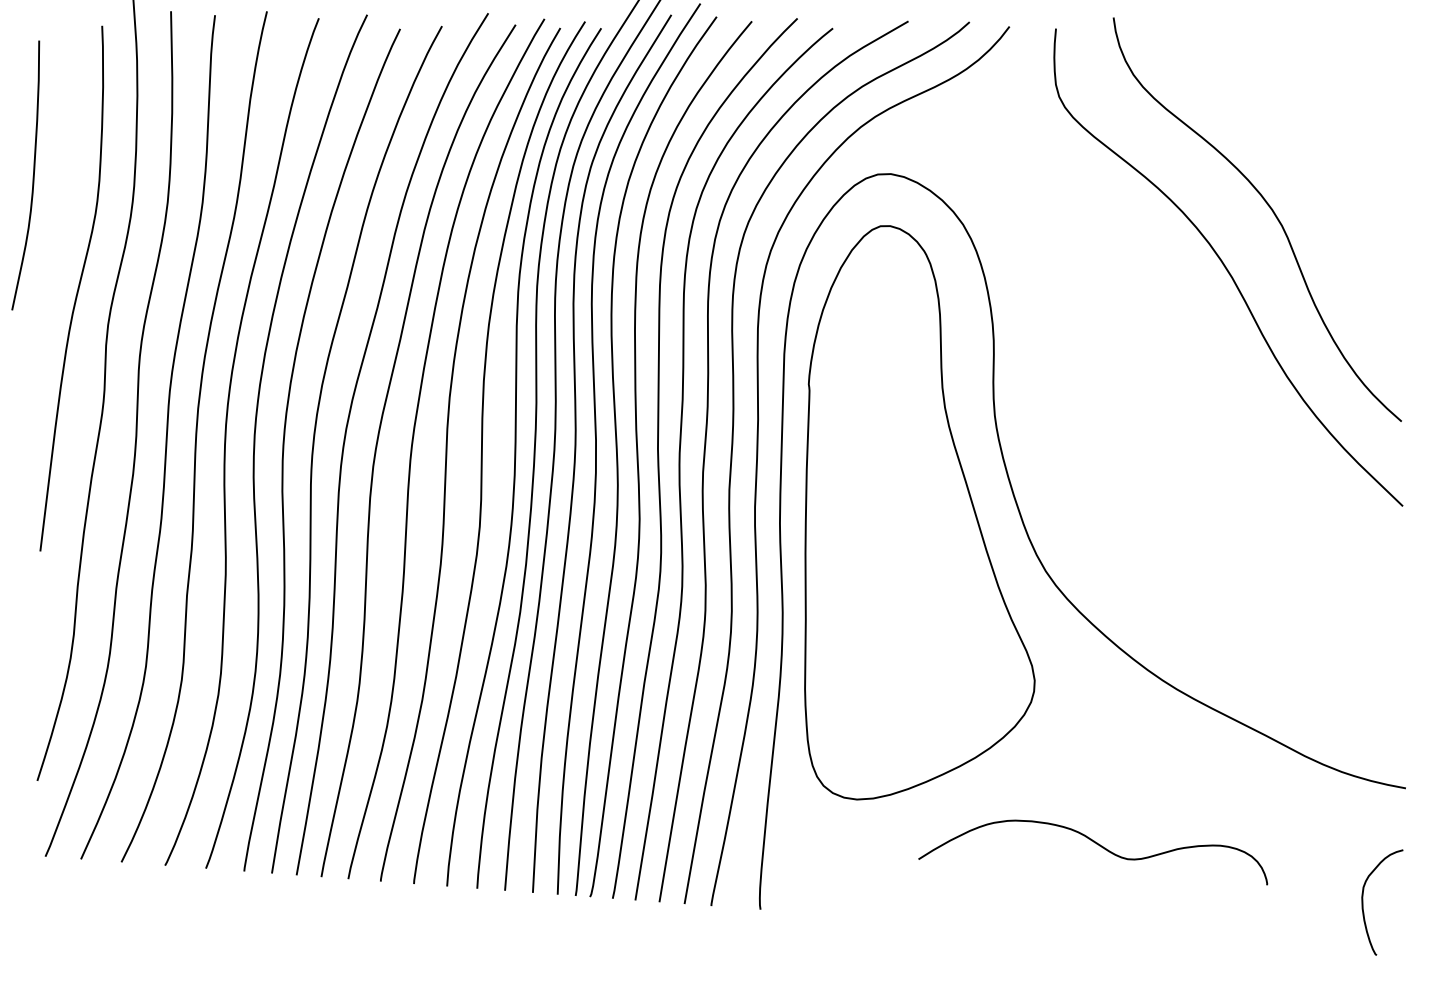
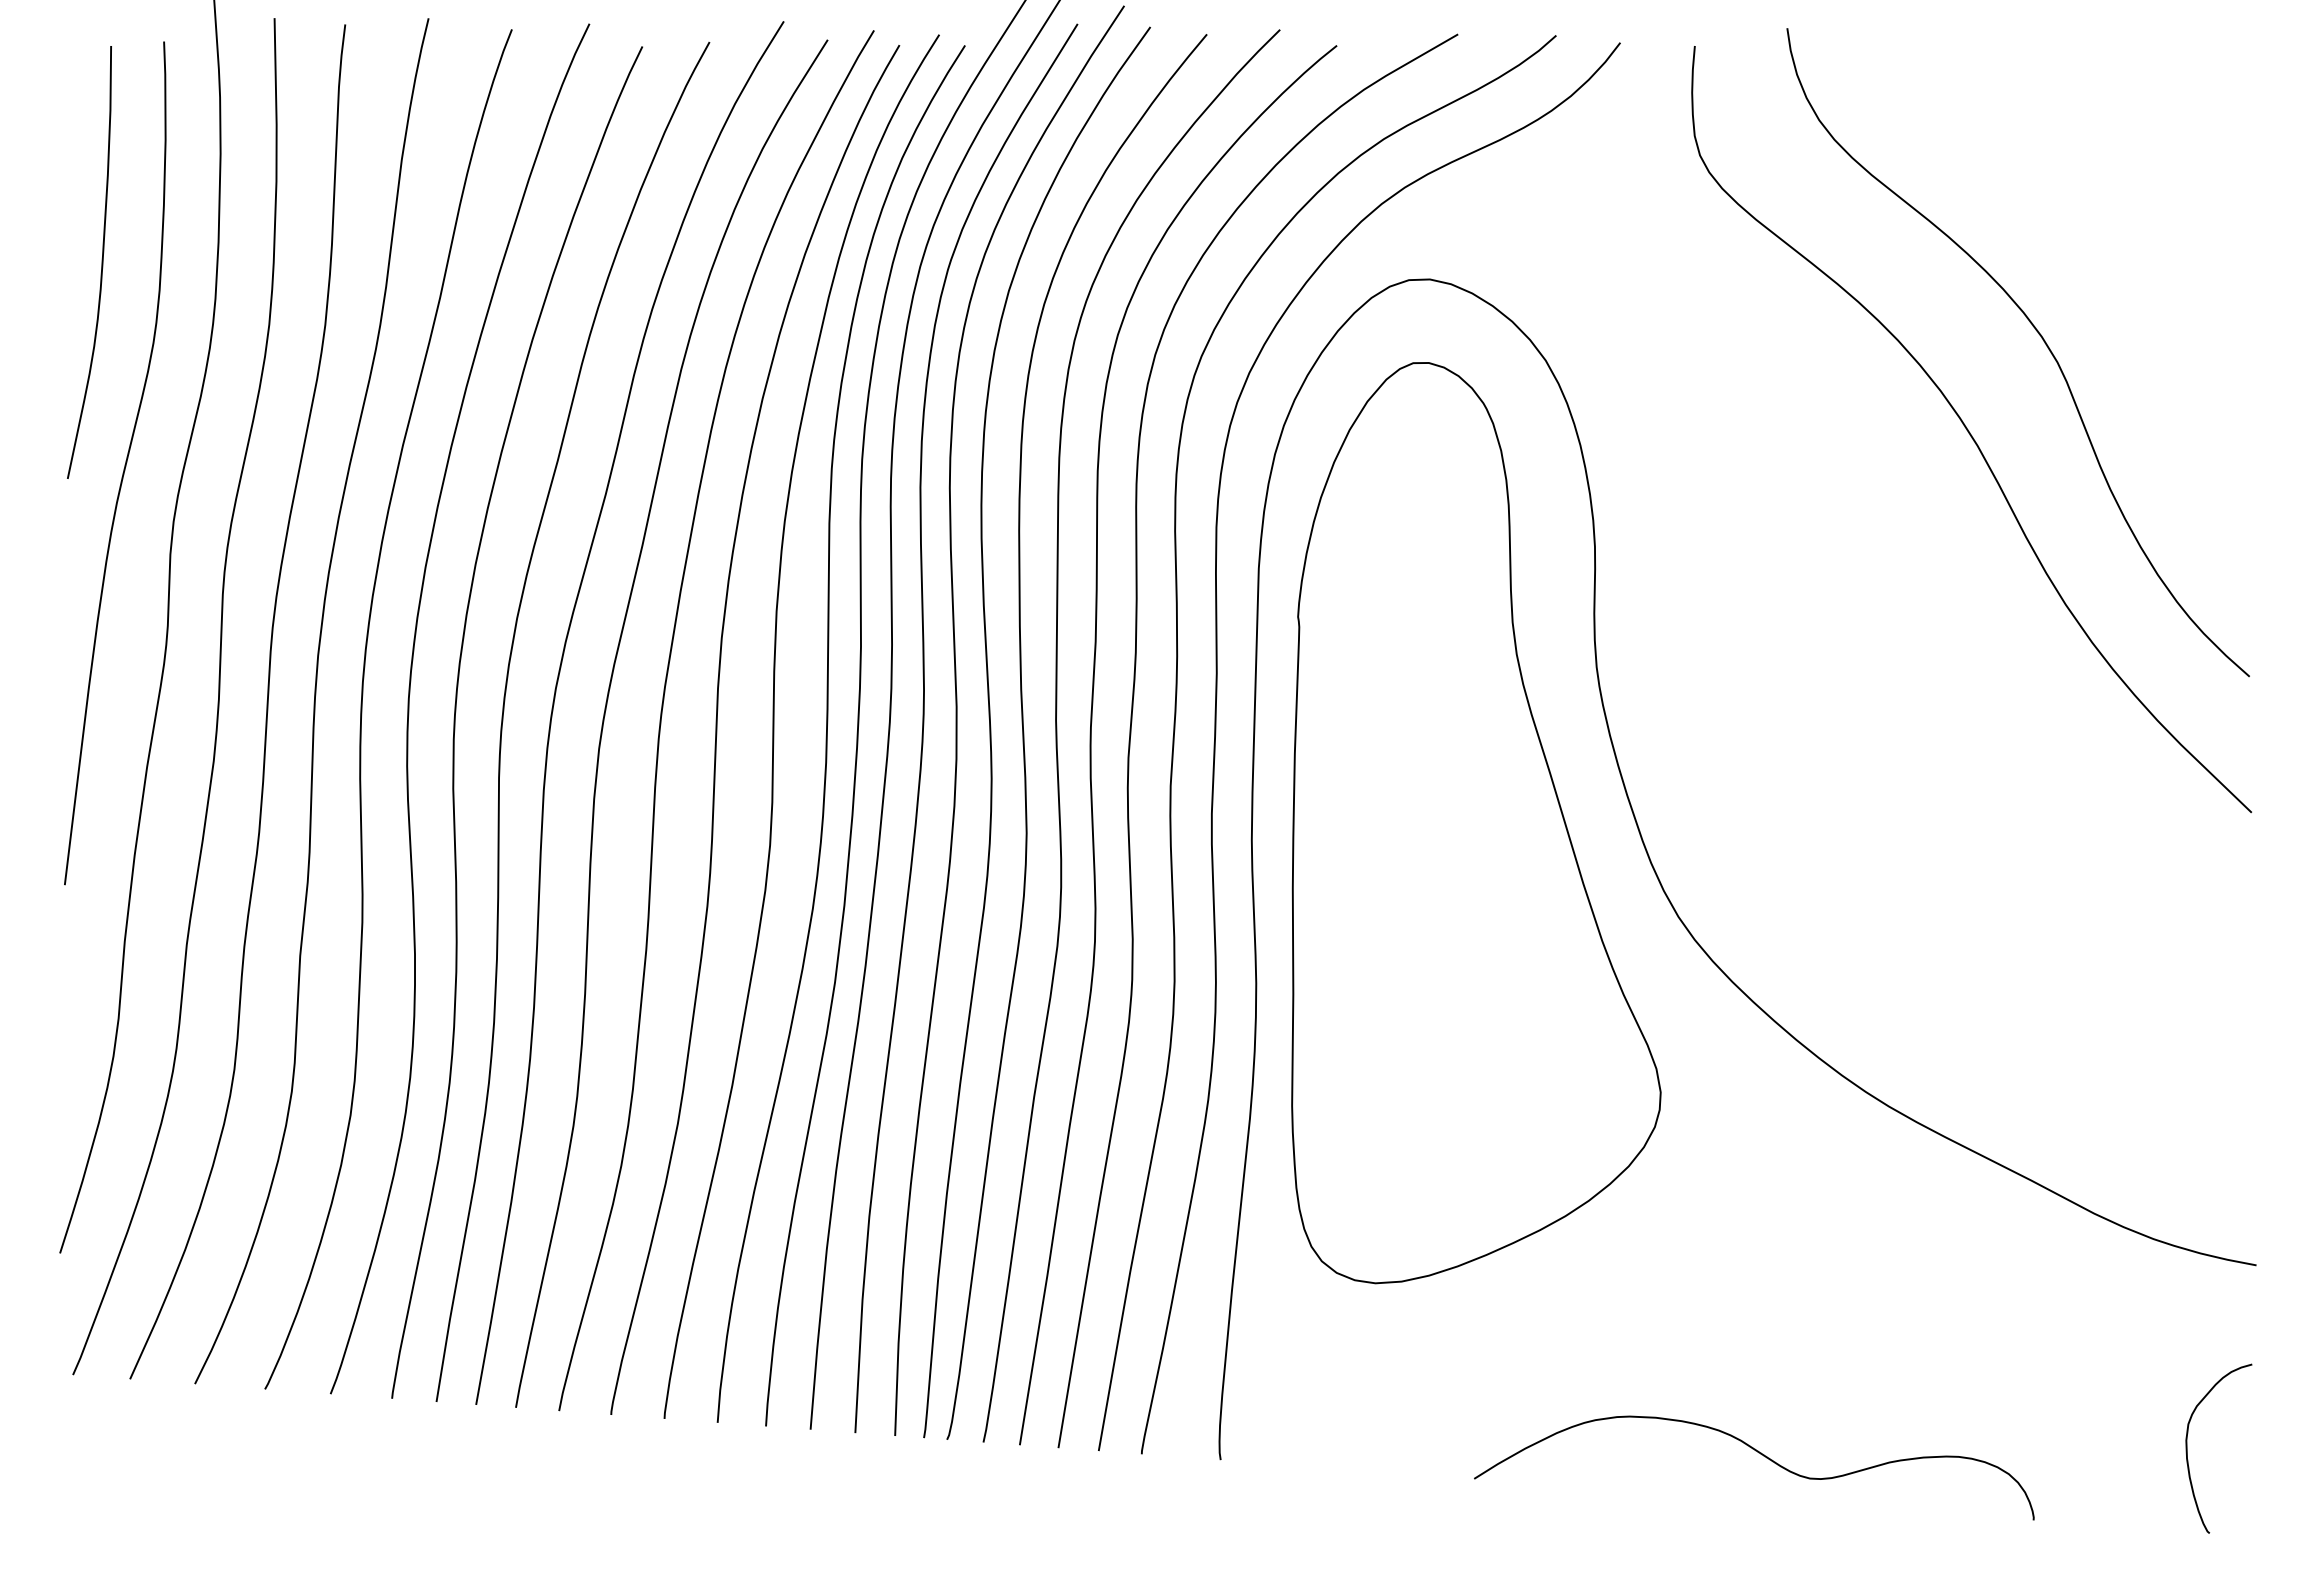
curve: (32, 176) -> (100, 264), moved
curve: (1099, 846) -> (1764, 1458), moved

